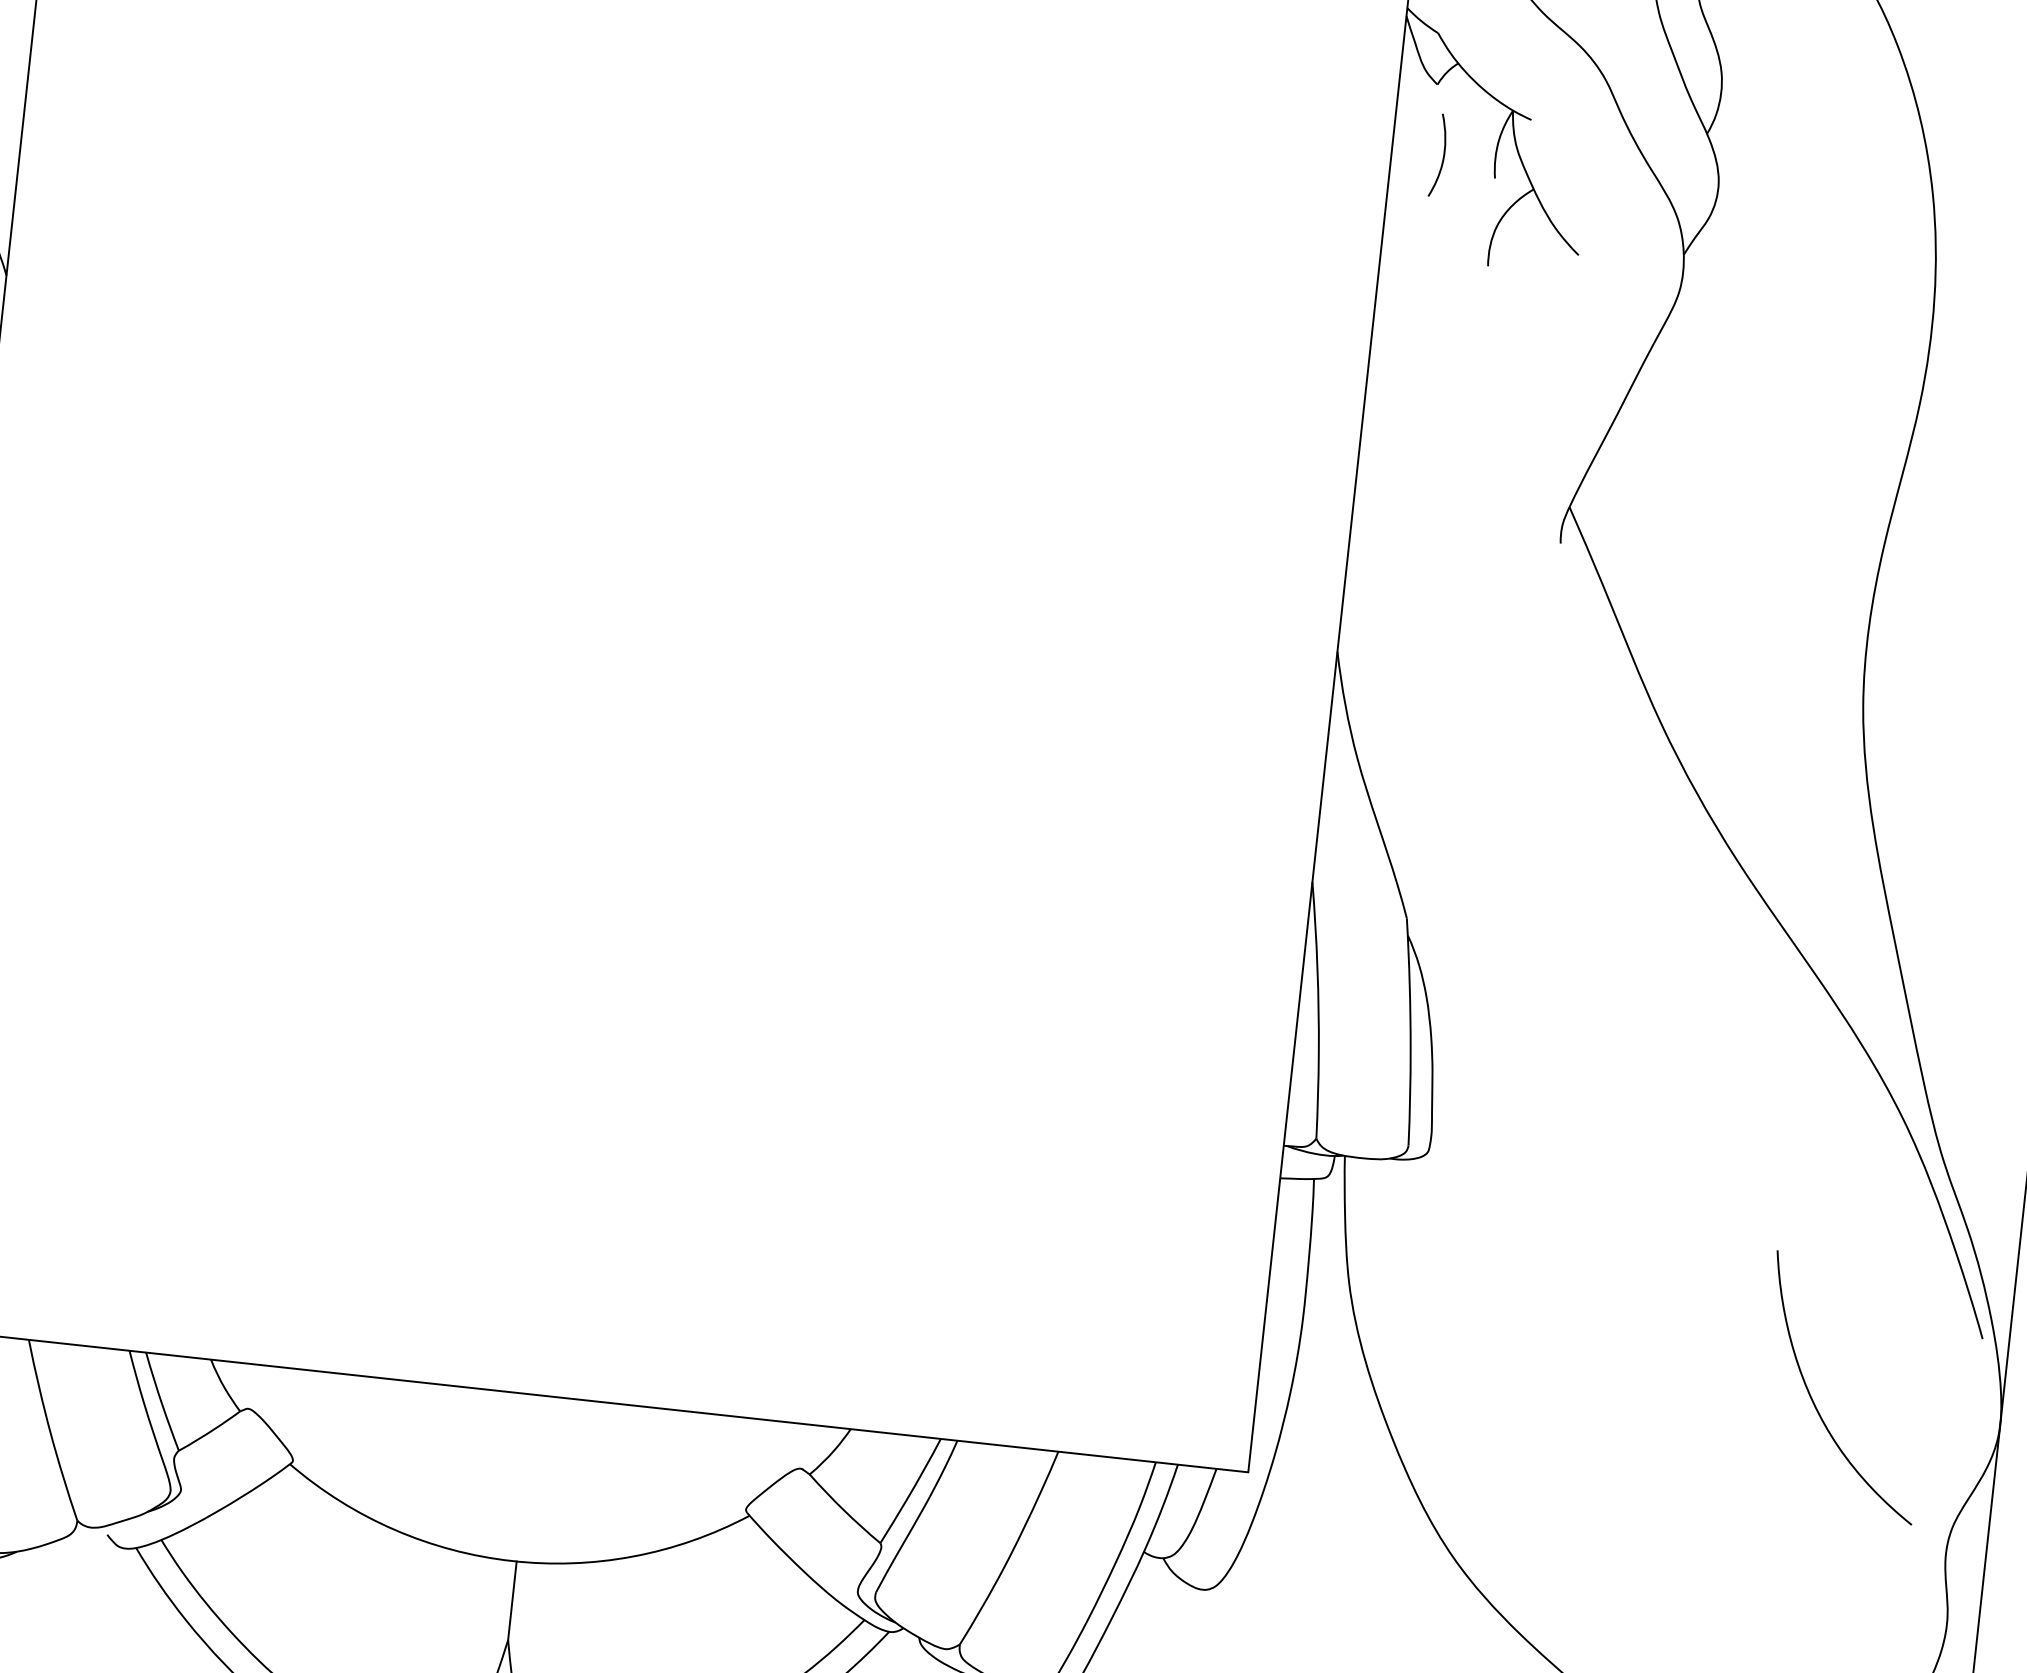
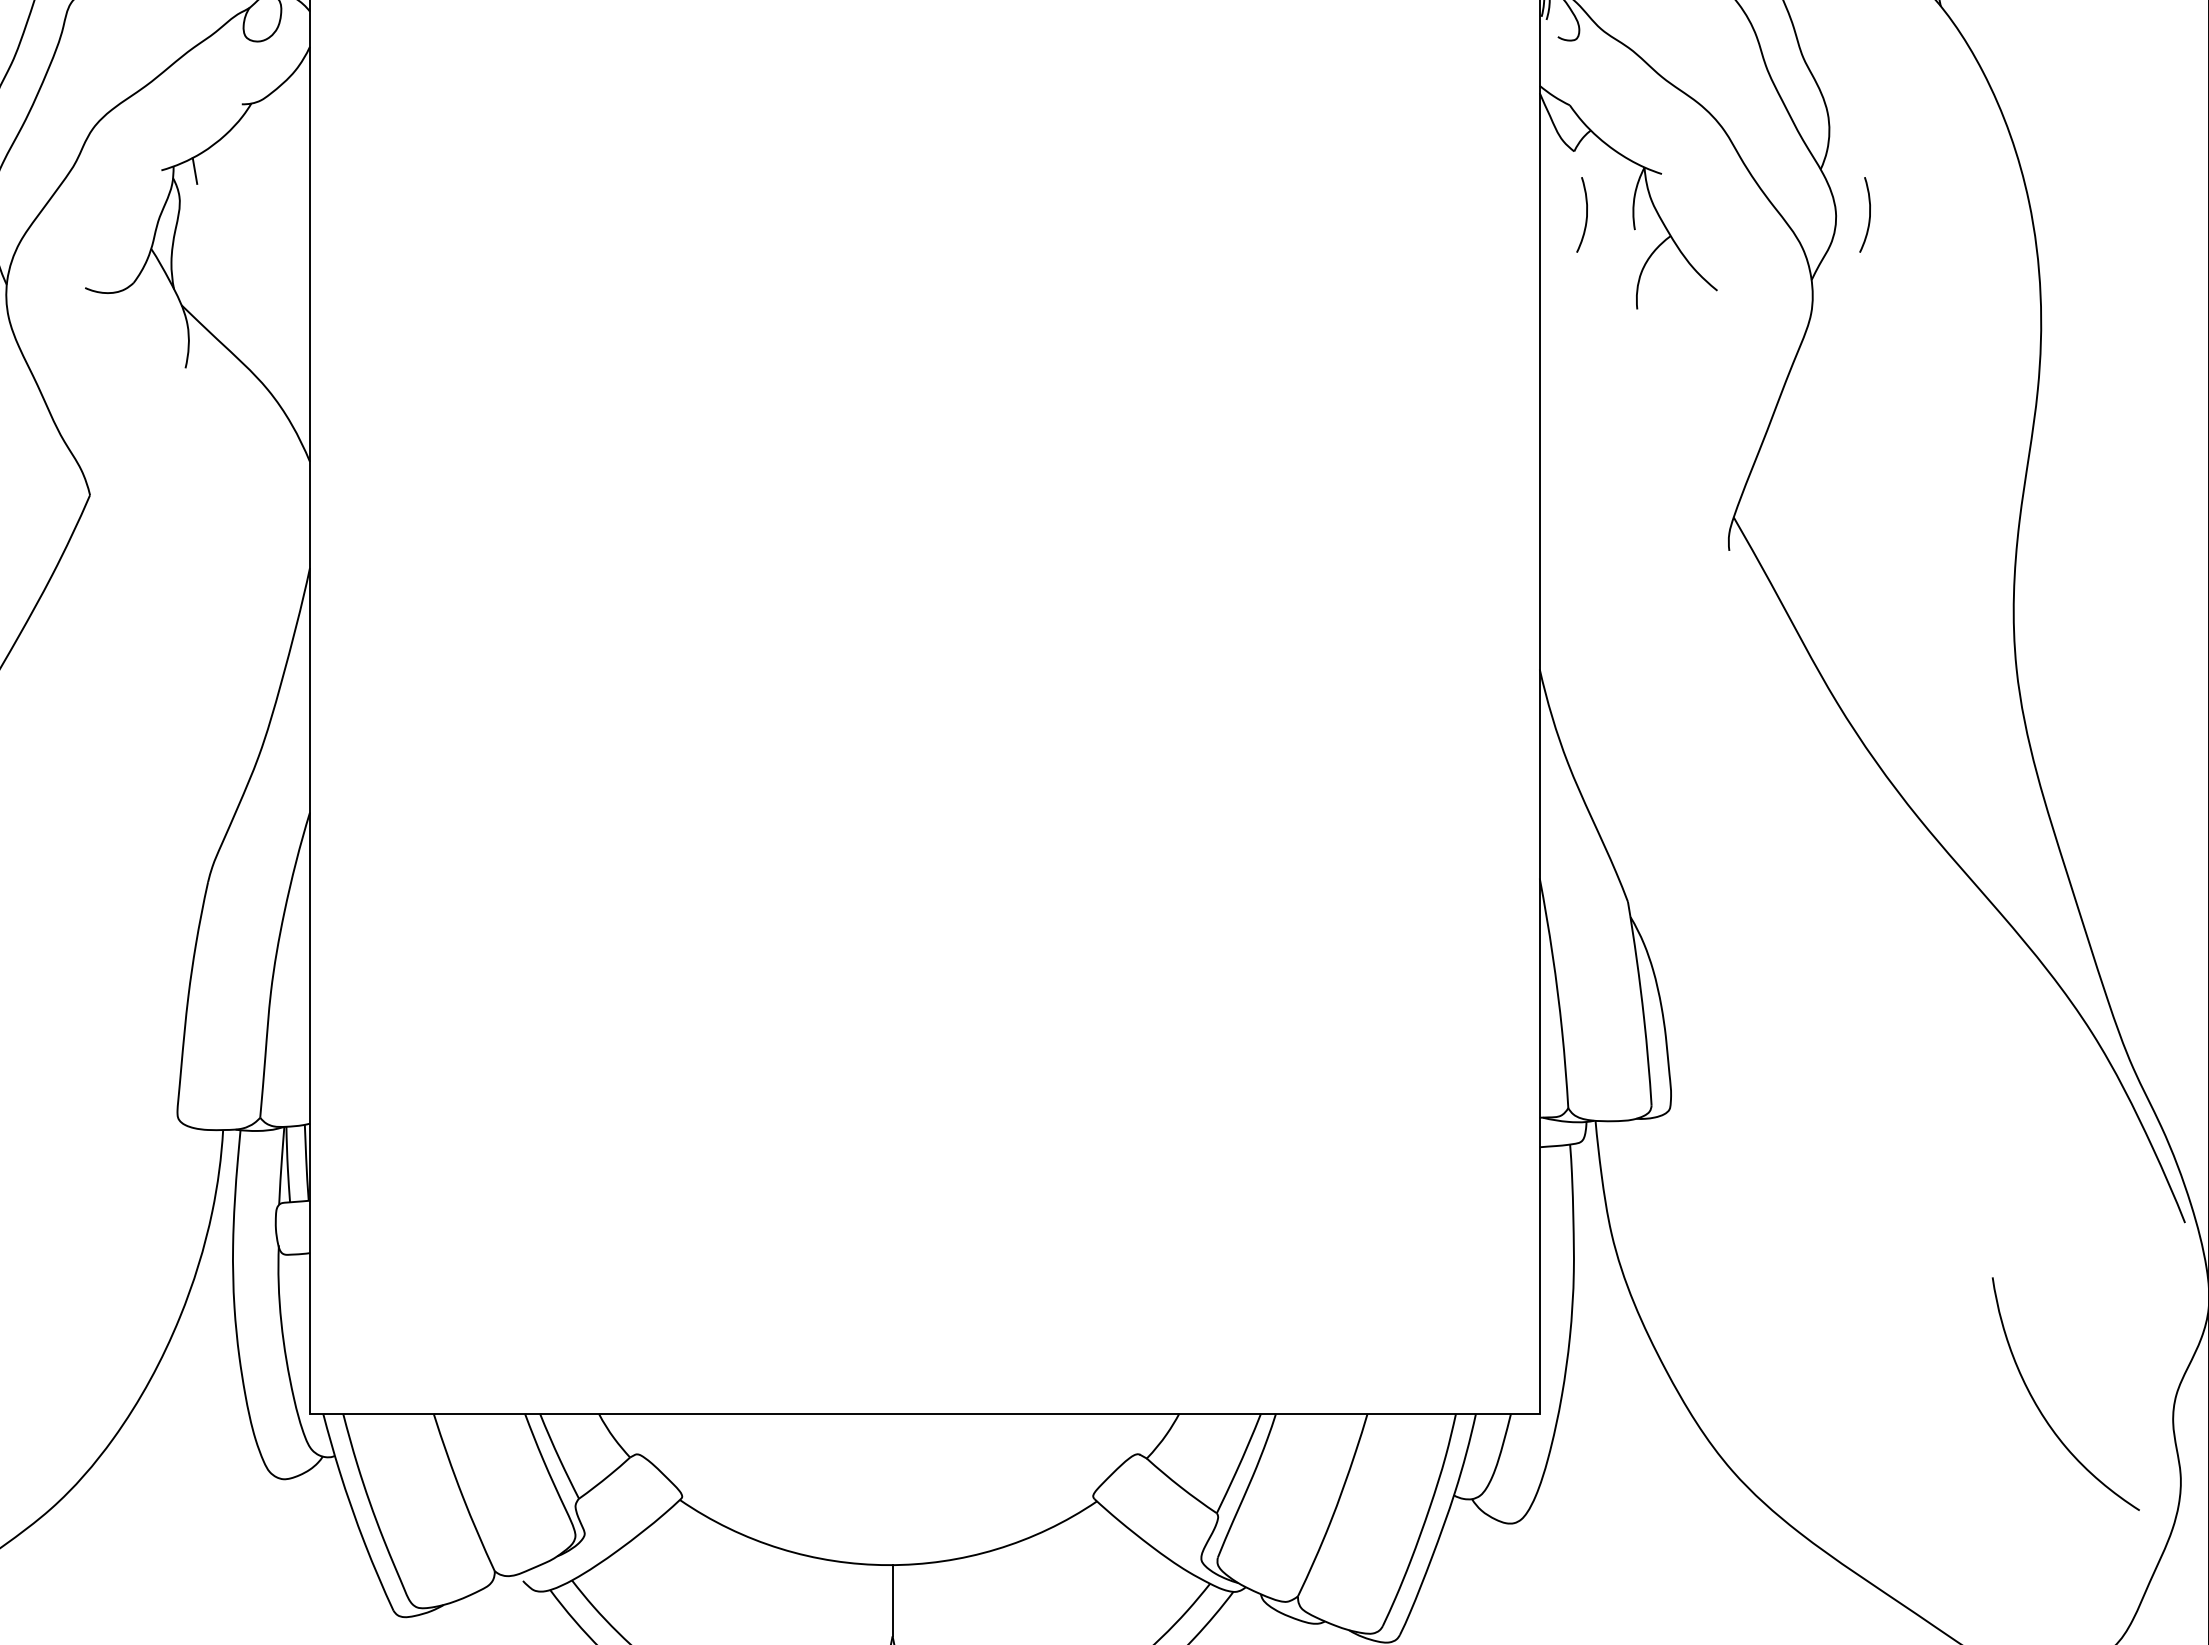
curve: (1755, 189) -> (1869, 214), added
curve: (1814, 1401) -> (2040, 1409), moved

